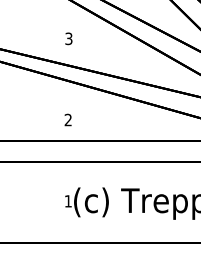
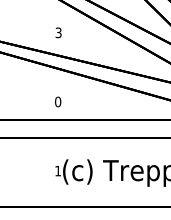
text: (68, 119) -> (58, 101), 2 -> 0

